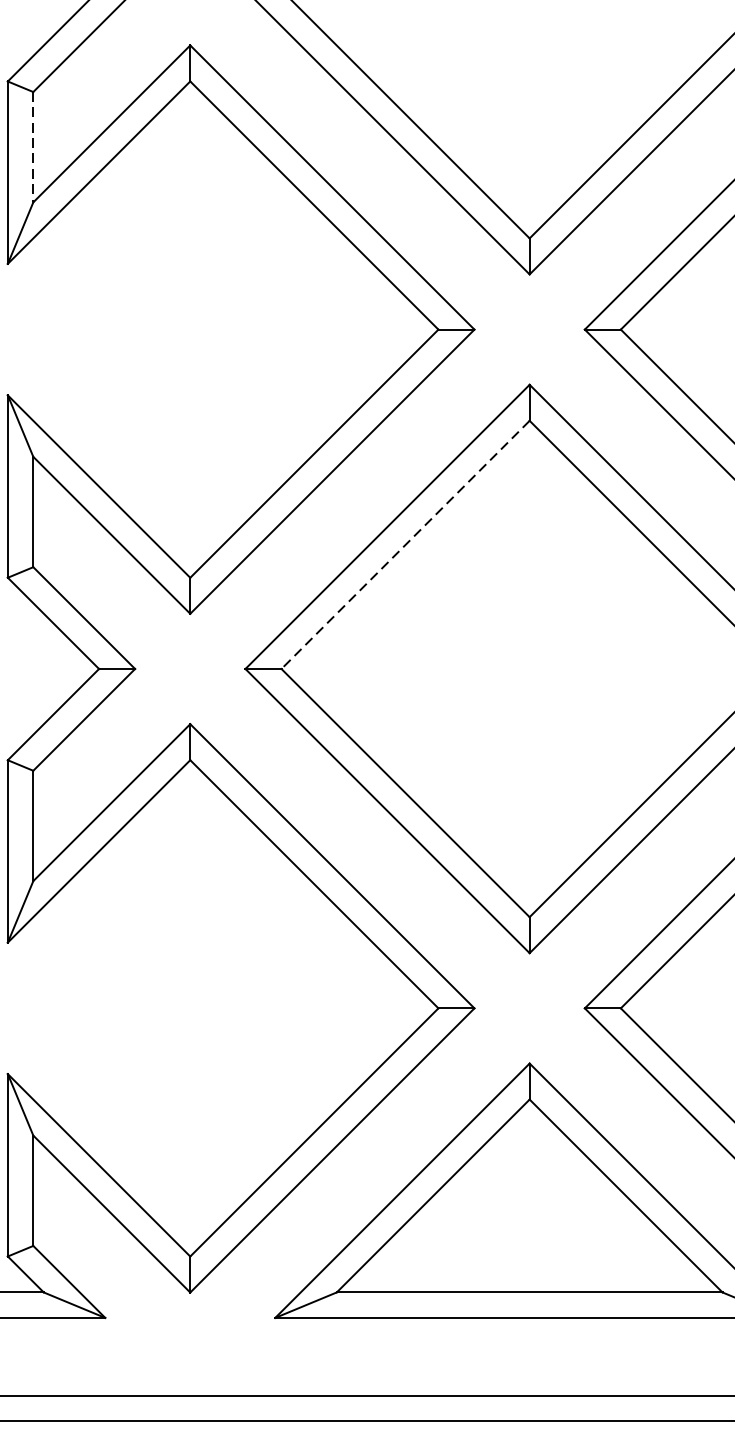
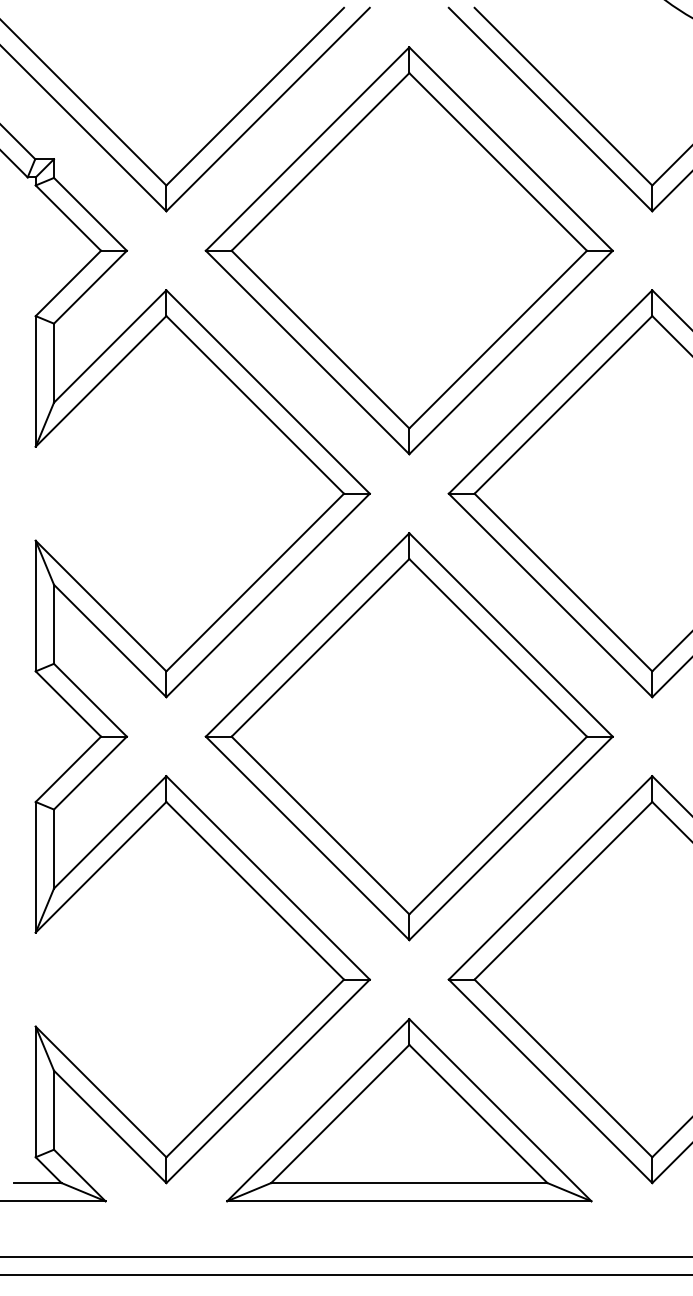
line: (34, 147) -> (54, 363), dashed -> solid
line: (405, 544) -> (320, 647), dashed -> solid

